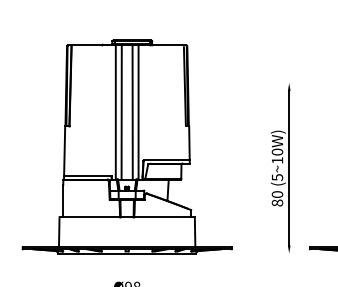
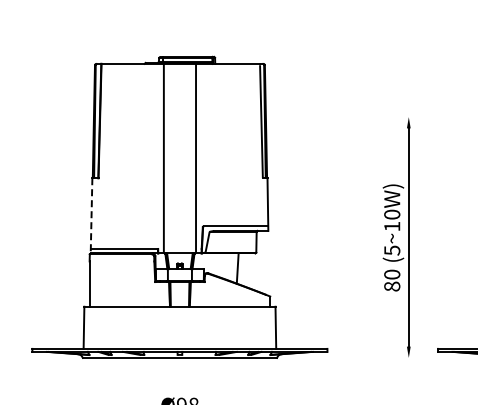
line: (121, 112) -> (172, 158), removed
line: (132, 112) -> (187, 158), removed
line: (64, 152) -> (91, 215), solid -> dashed

